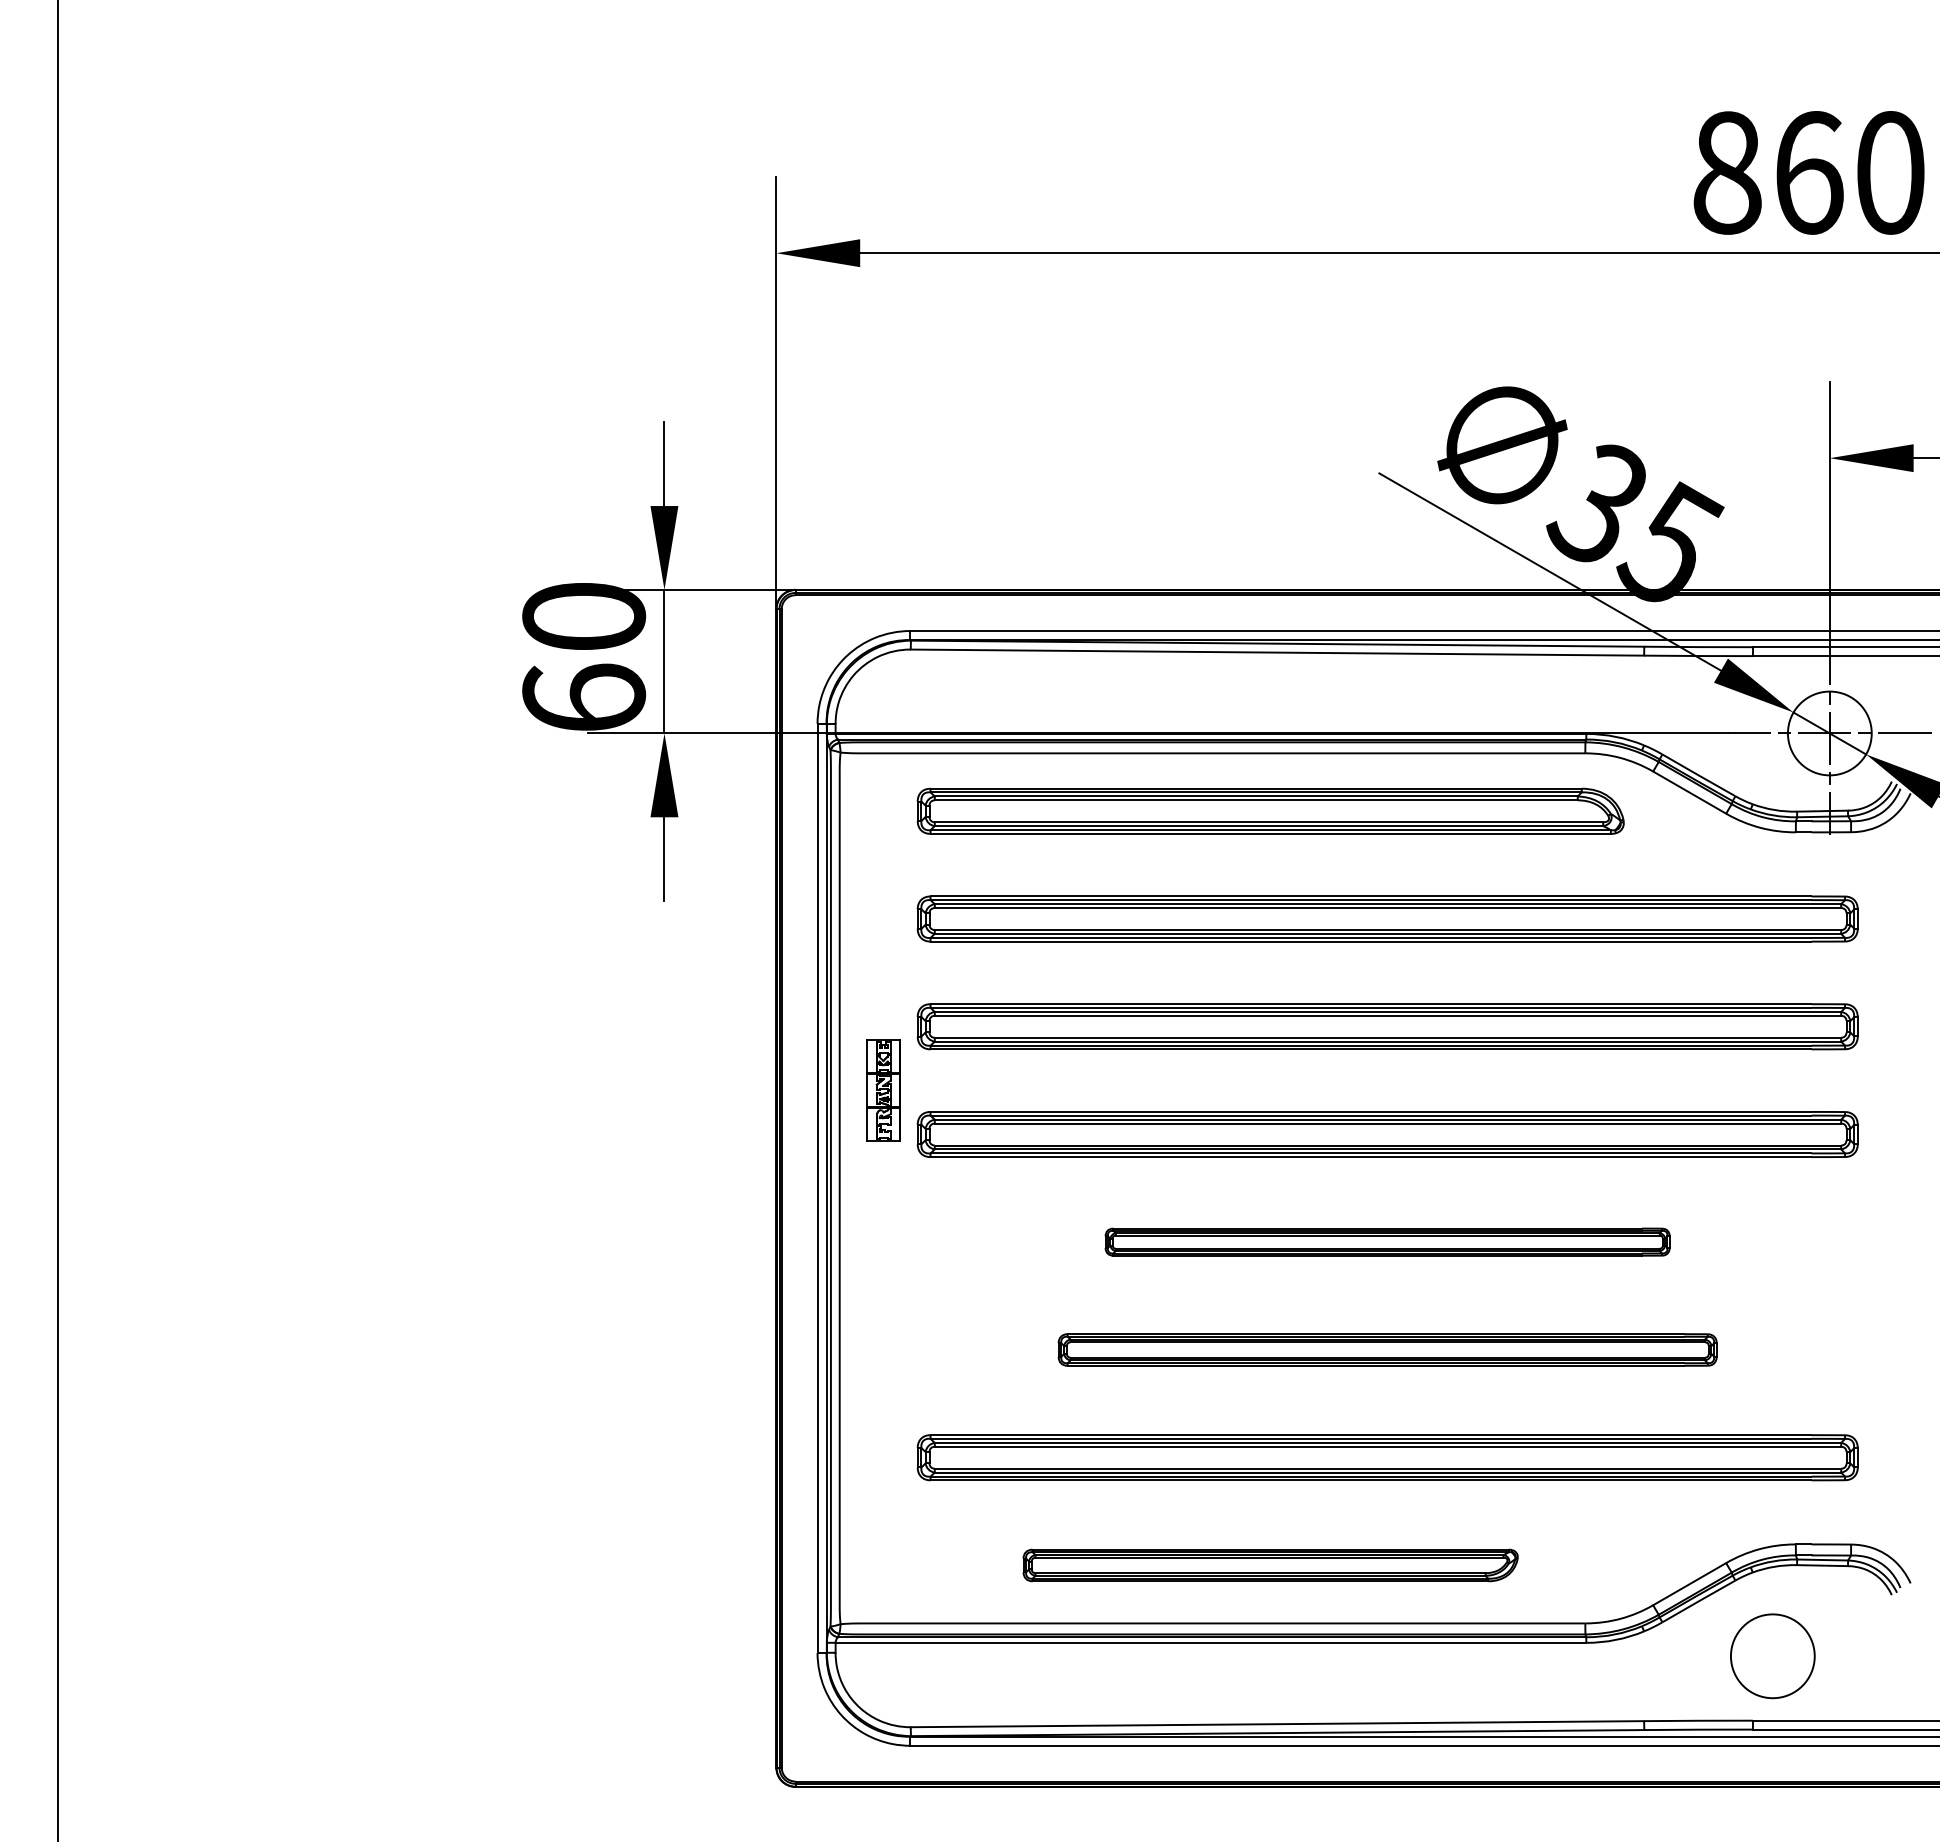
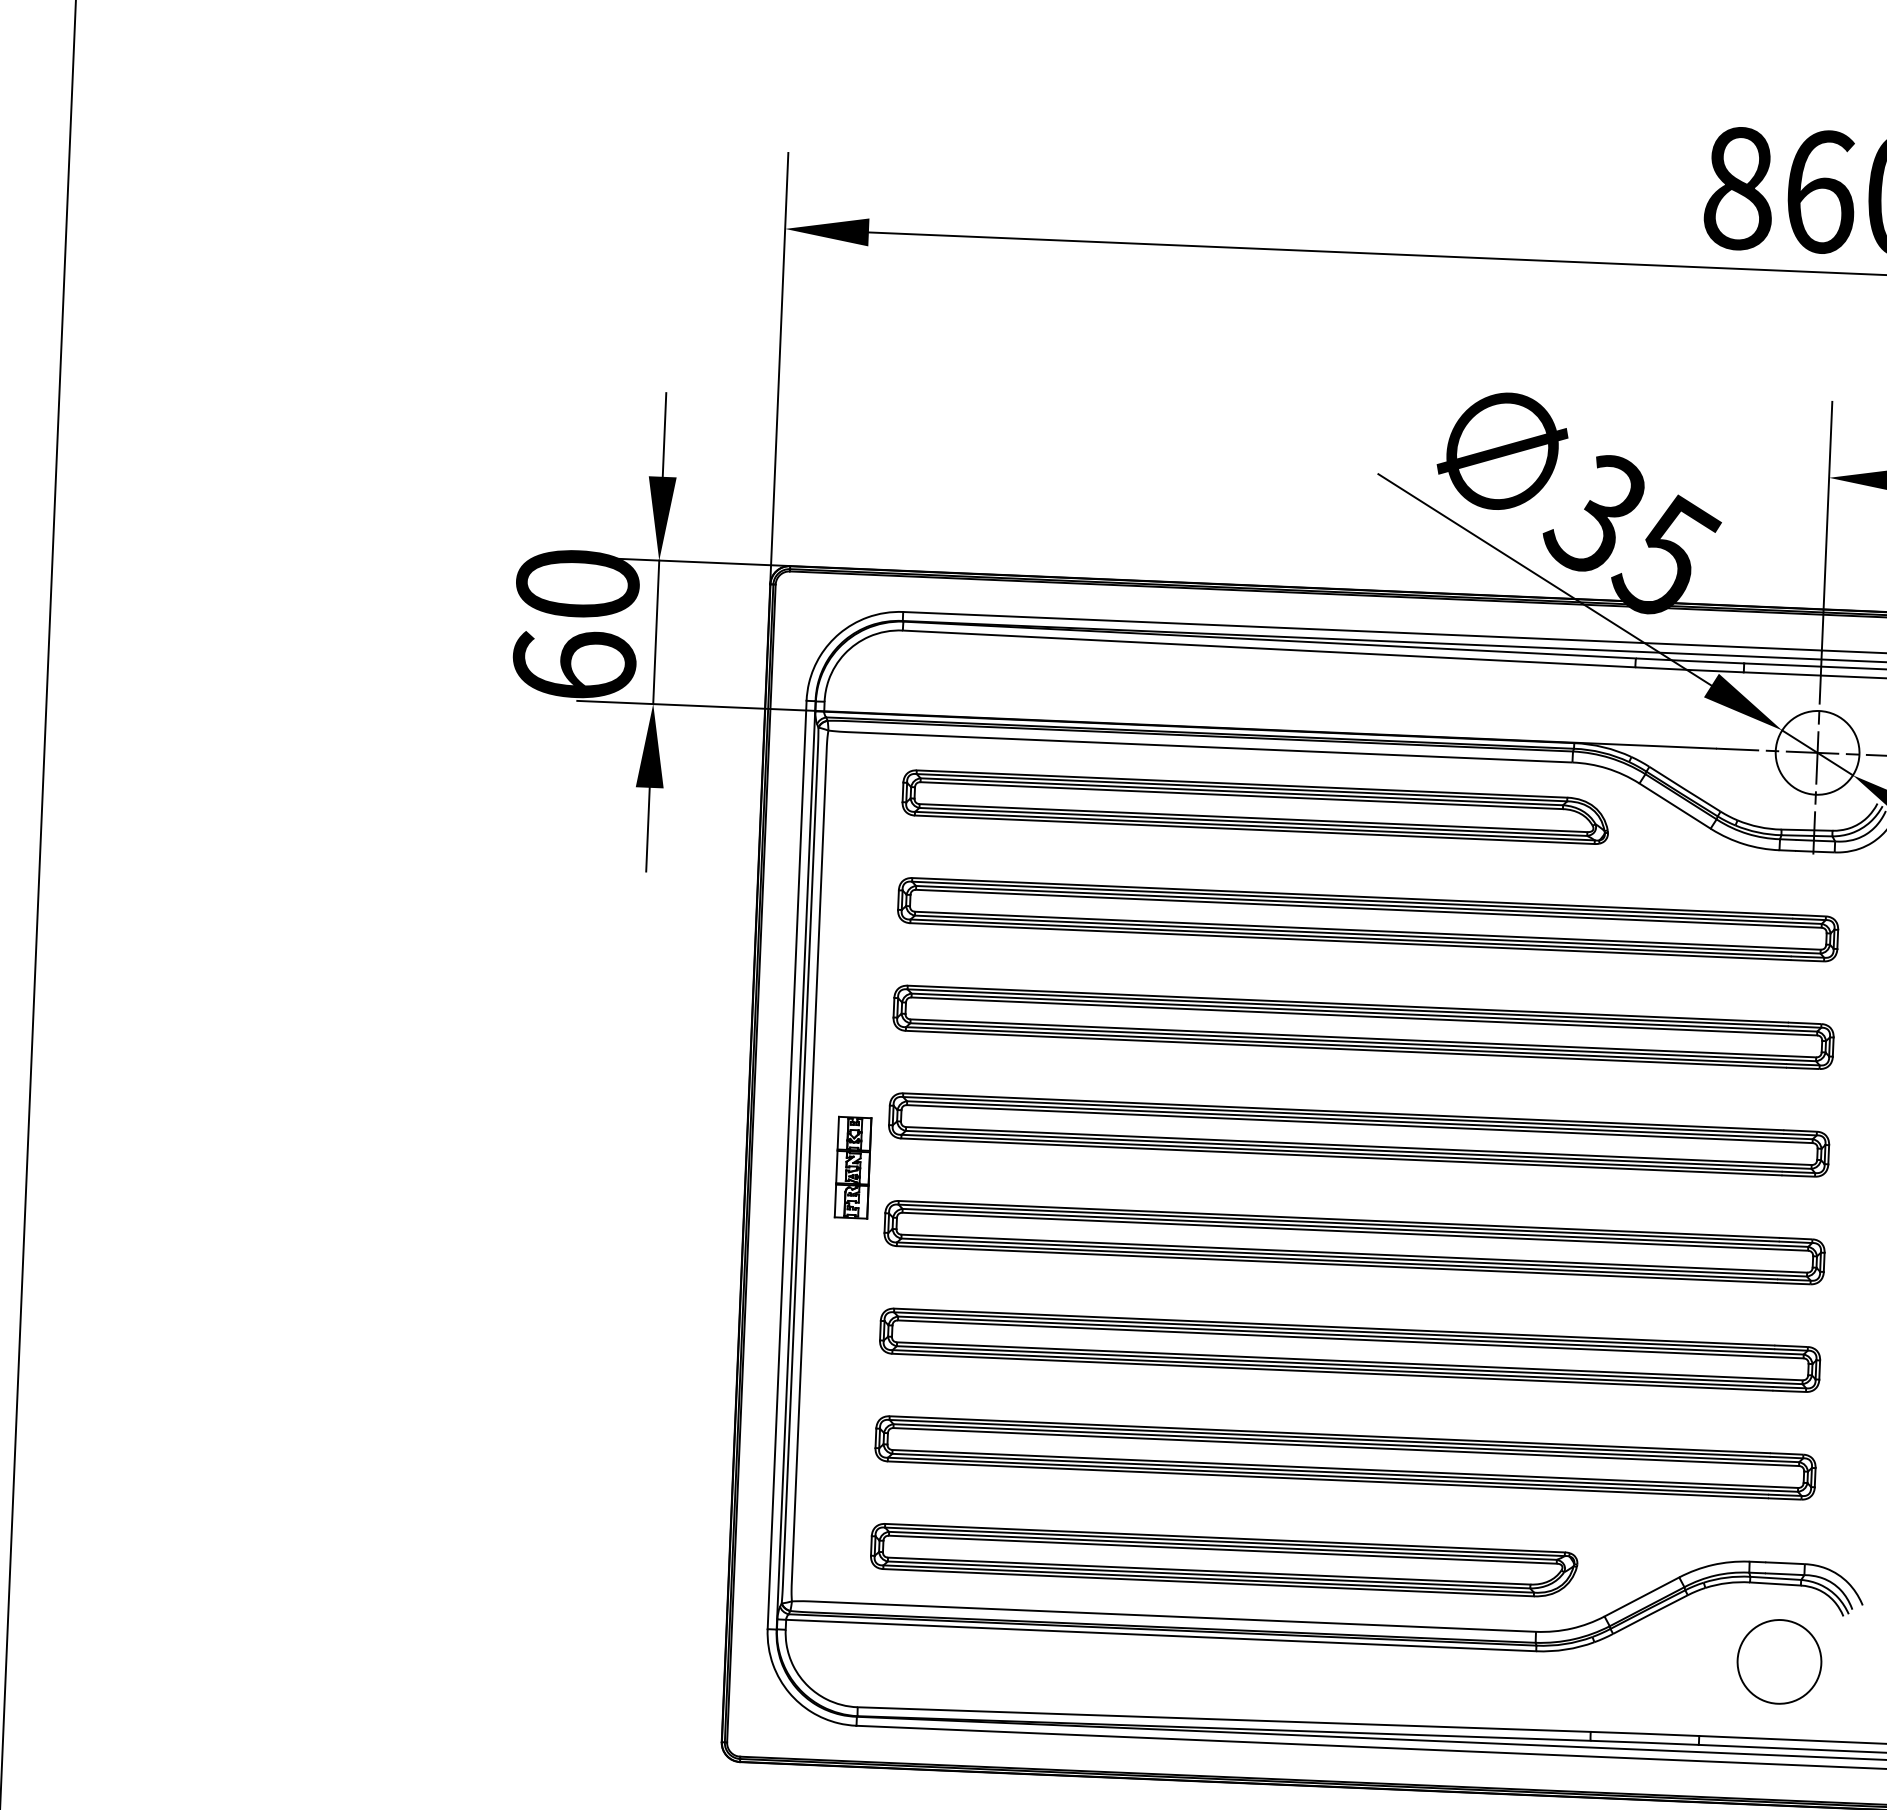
part: (883, 1090) -> (853, 1167), moved
part: (1387, 1241) -> (1354, 1241), size x1.67
part: (1387, 1349) -> (1349, 1349), size x1.43
part: (1270, 1565) -> (1223, 1560), size x1.43
circle: (1772, 1656) -> (1779, 1662), moved

